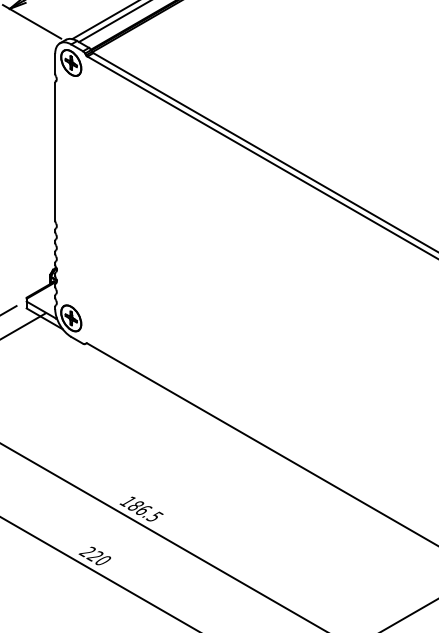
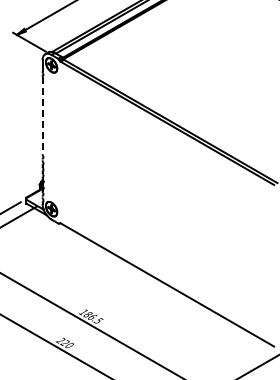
line: (55, 151) -> (42, 115), solid -> dashed

